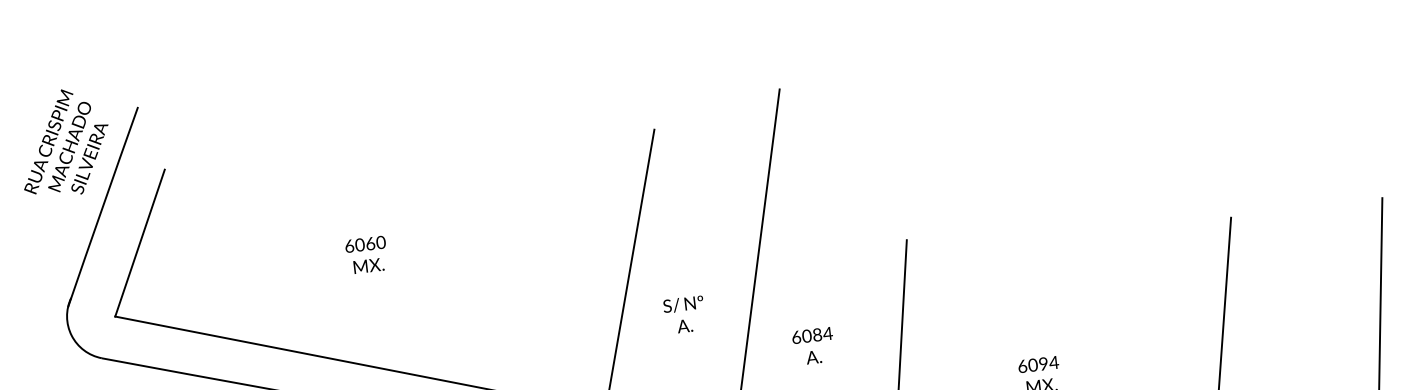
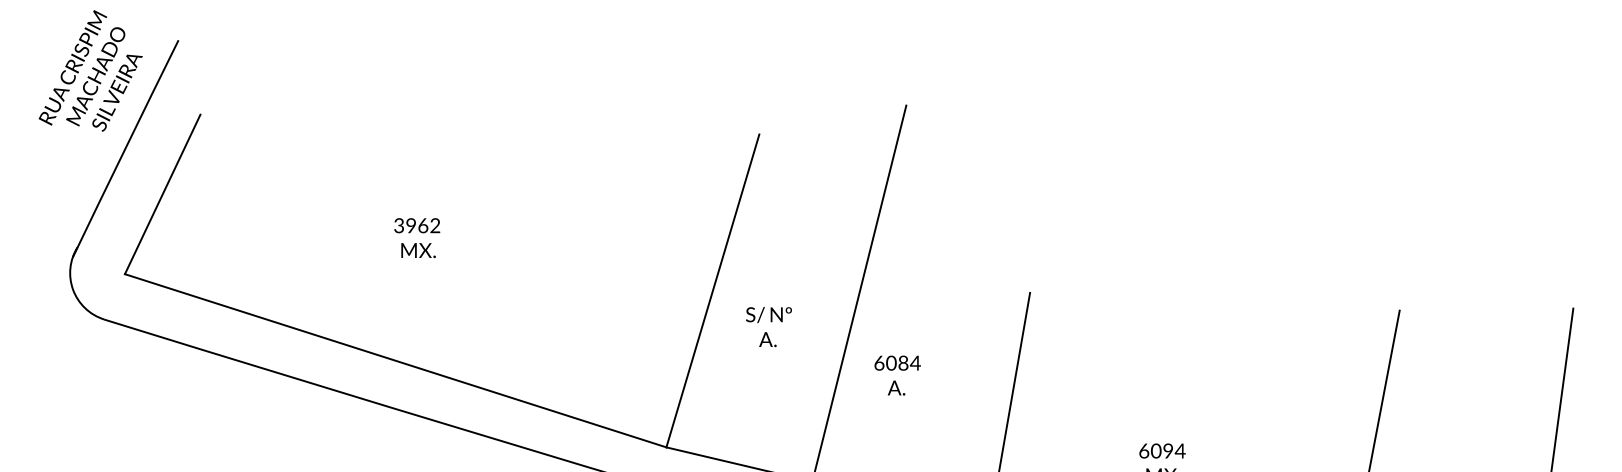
text: (365, 244) -> (417, 225), 6060 -> 3962
text: (684, 315) -> (768, 327), moved
text: (813, 346) -> (897, 375), moved

